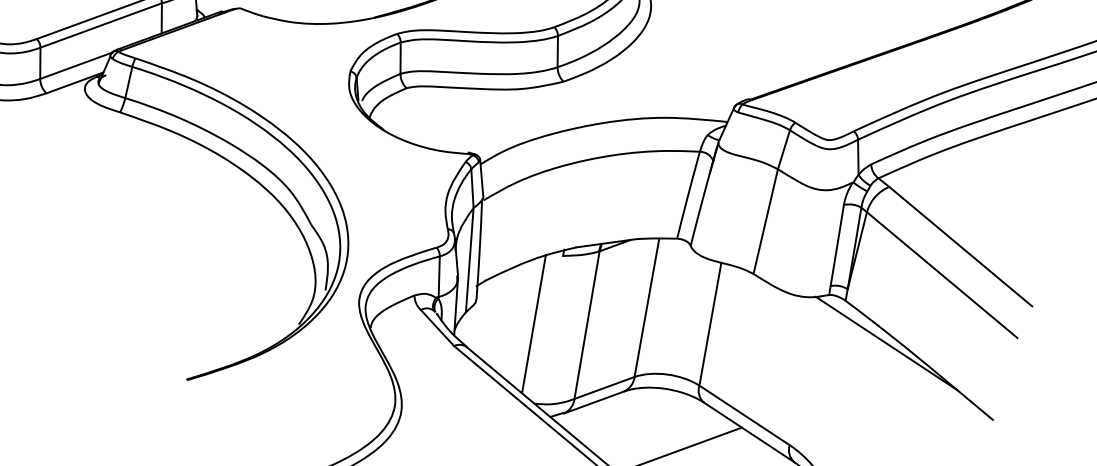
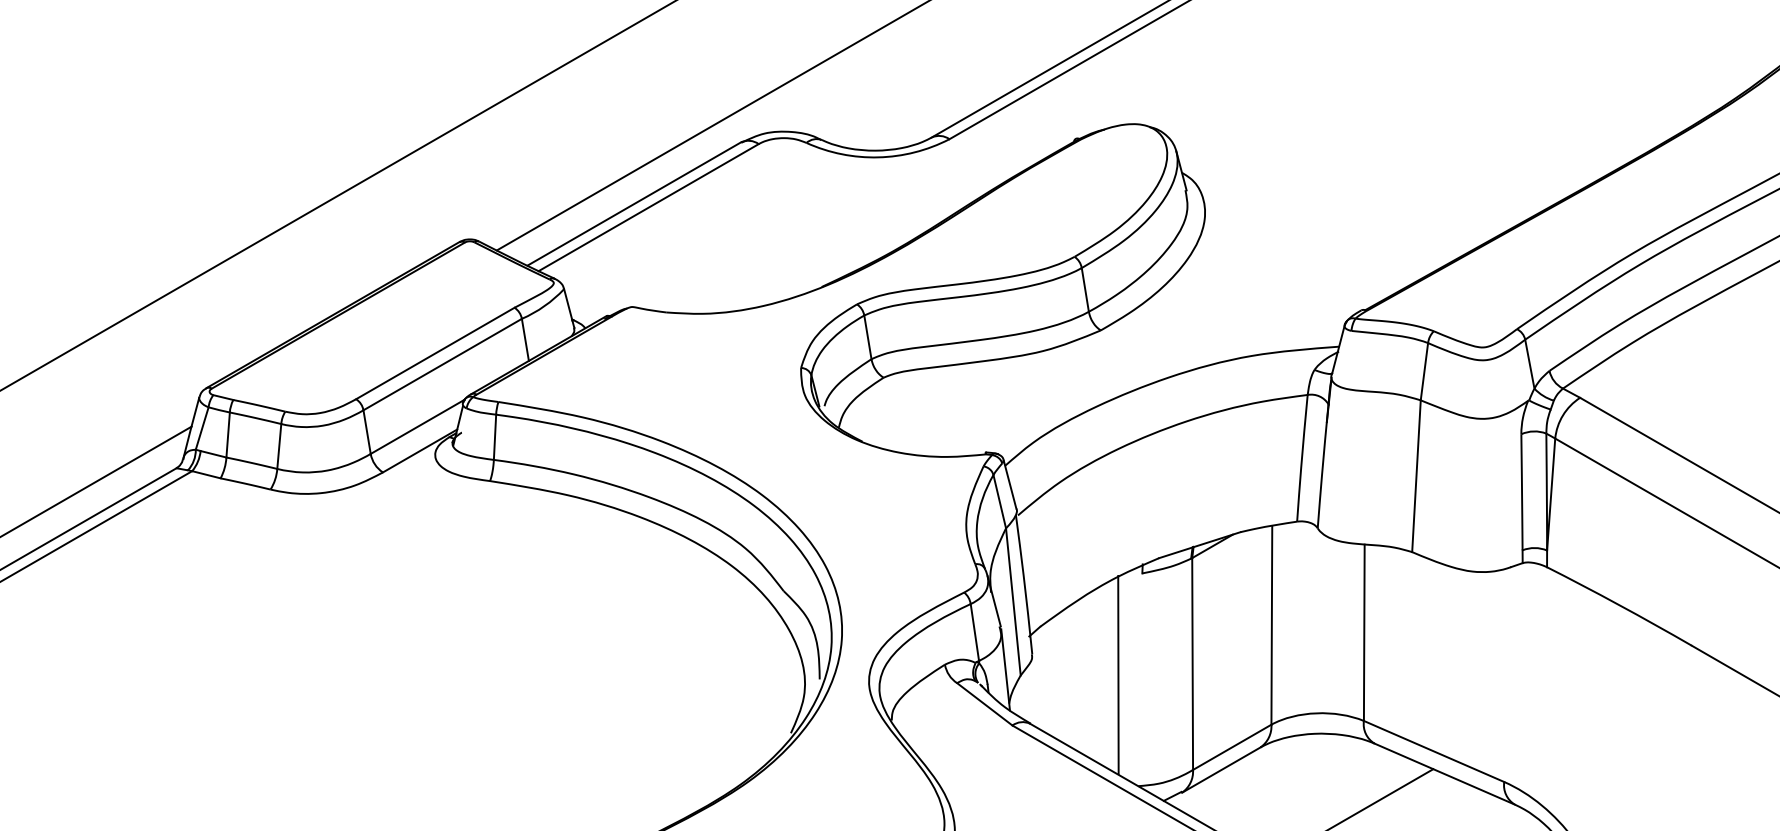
line: (886, 343) -> (1614, 616), removed

